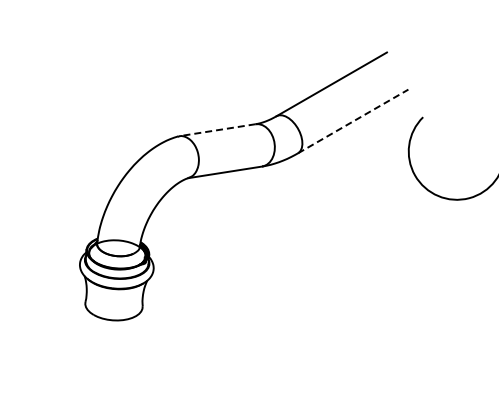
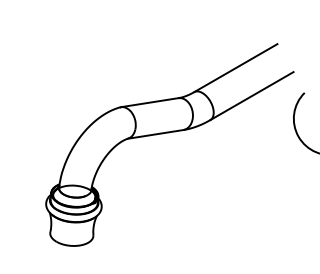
line: (353, 121) -> (252, 96), dashed -> solid
line: (217, 130) -> (149, 102), dashed -> solid

